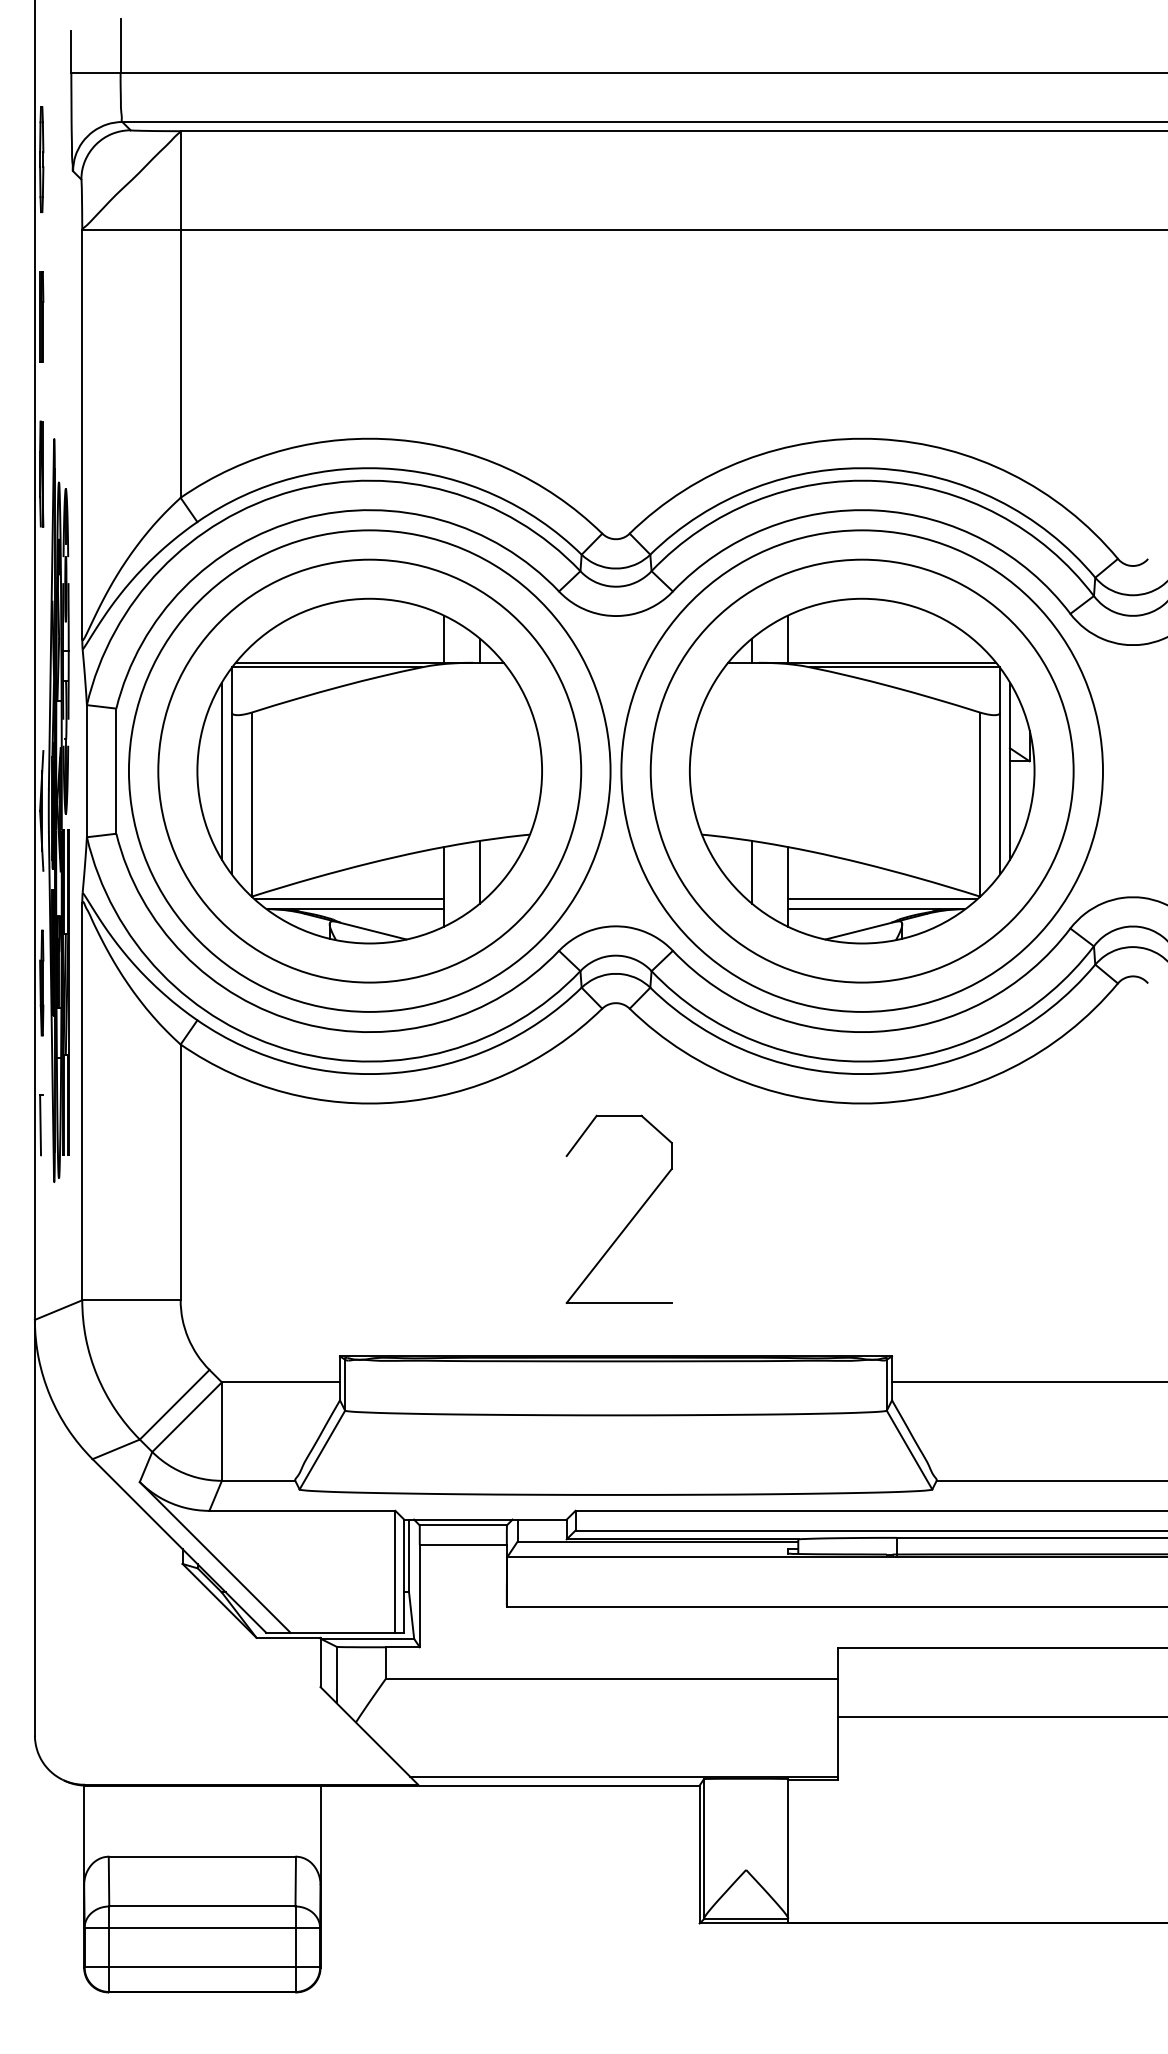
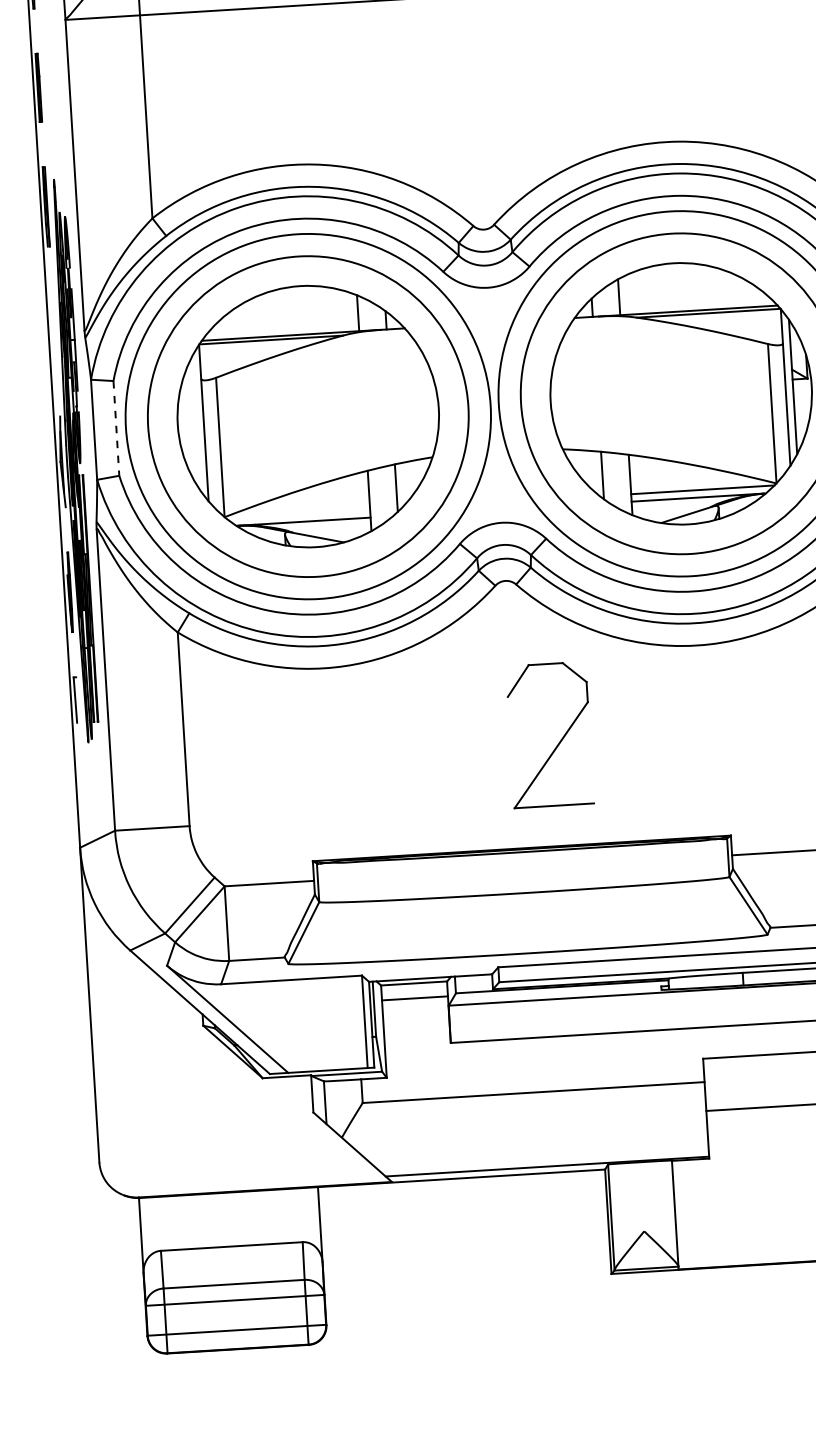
line: (222, 770) -> (196, 422), removed
line: (116, 771) -> (116, 428), solid -> dashed
line: (348, 899) -> (298, 514), removed
part: (631, 1218) -> (559, 741), moved

